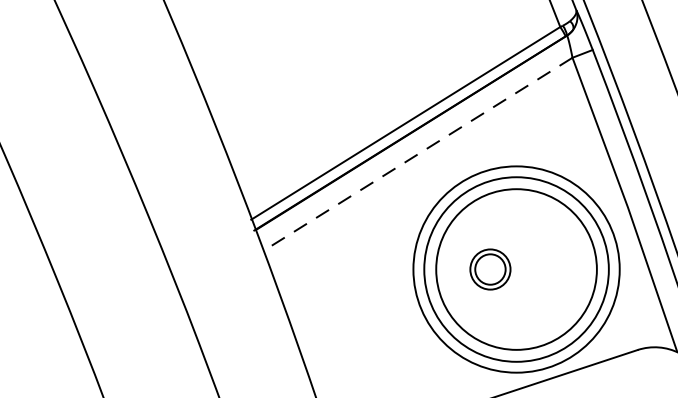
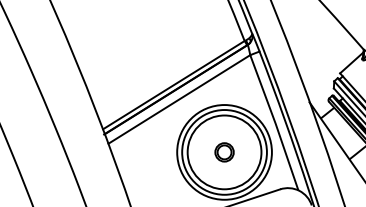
line: (418, 154) -> (179, 99), dashed -> solid
part: (490, 269) -> (224, 152), moved

